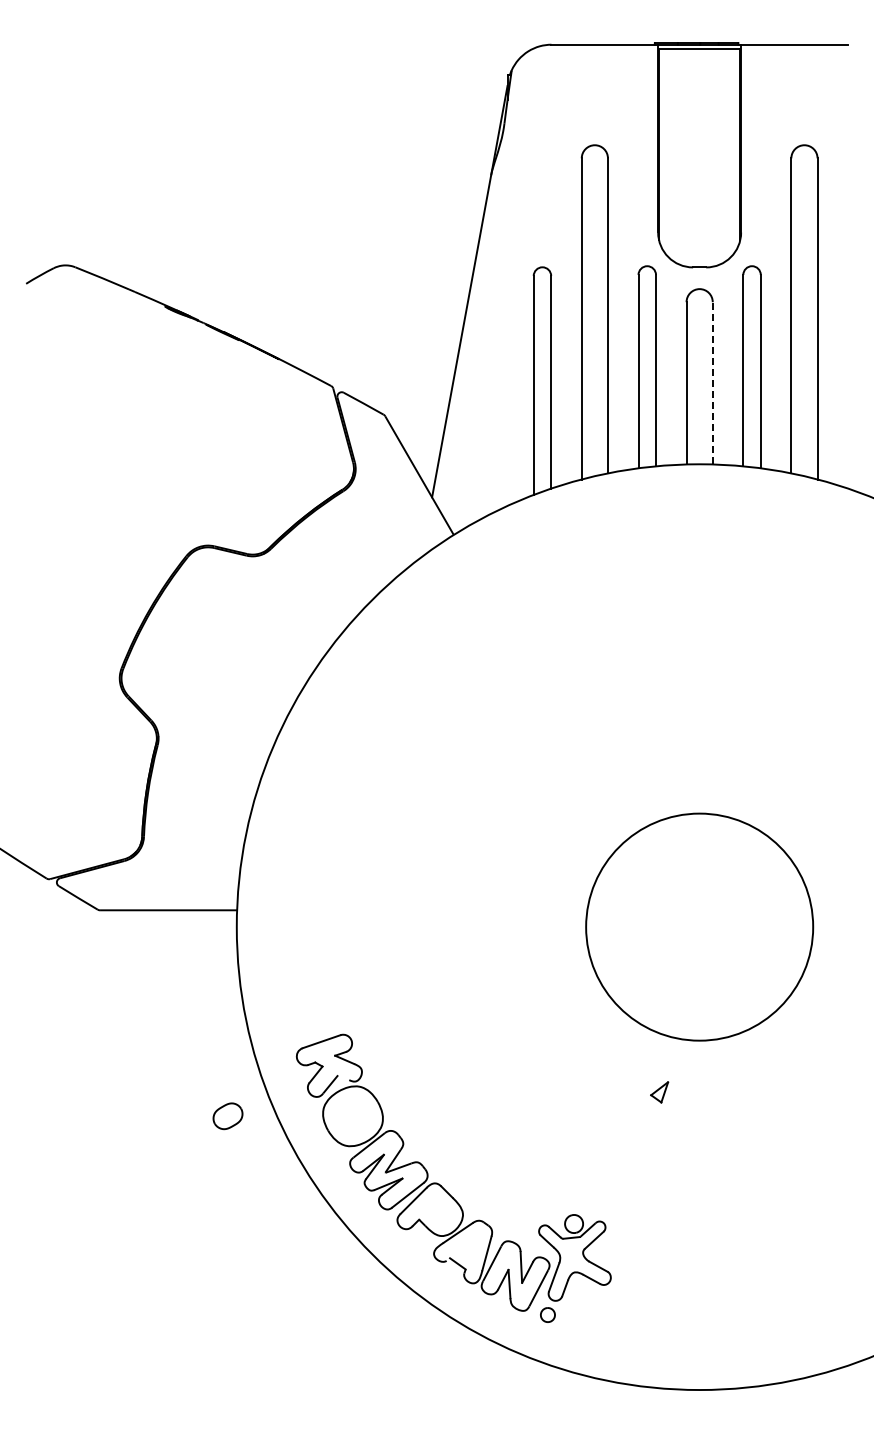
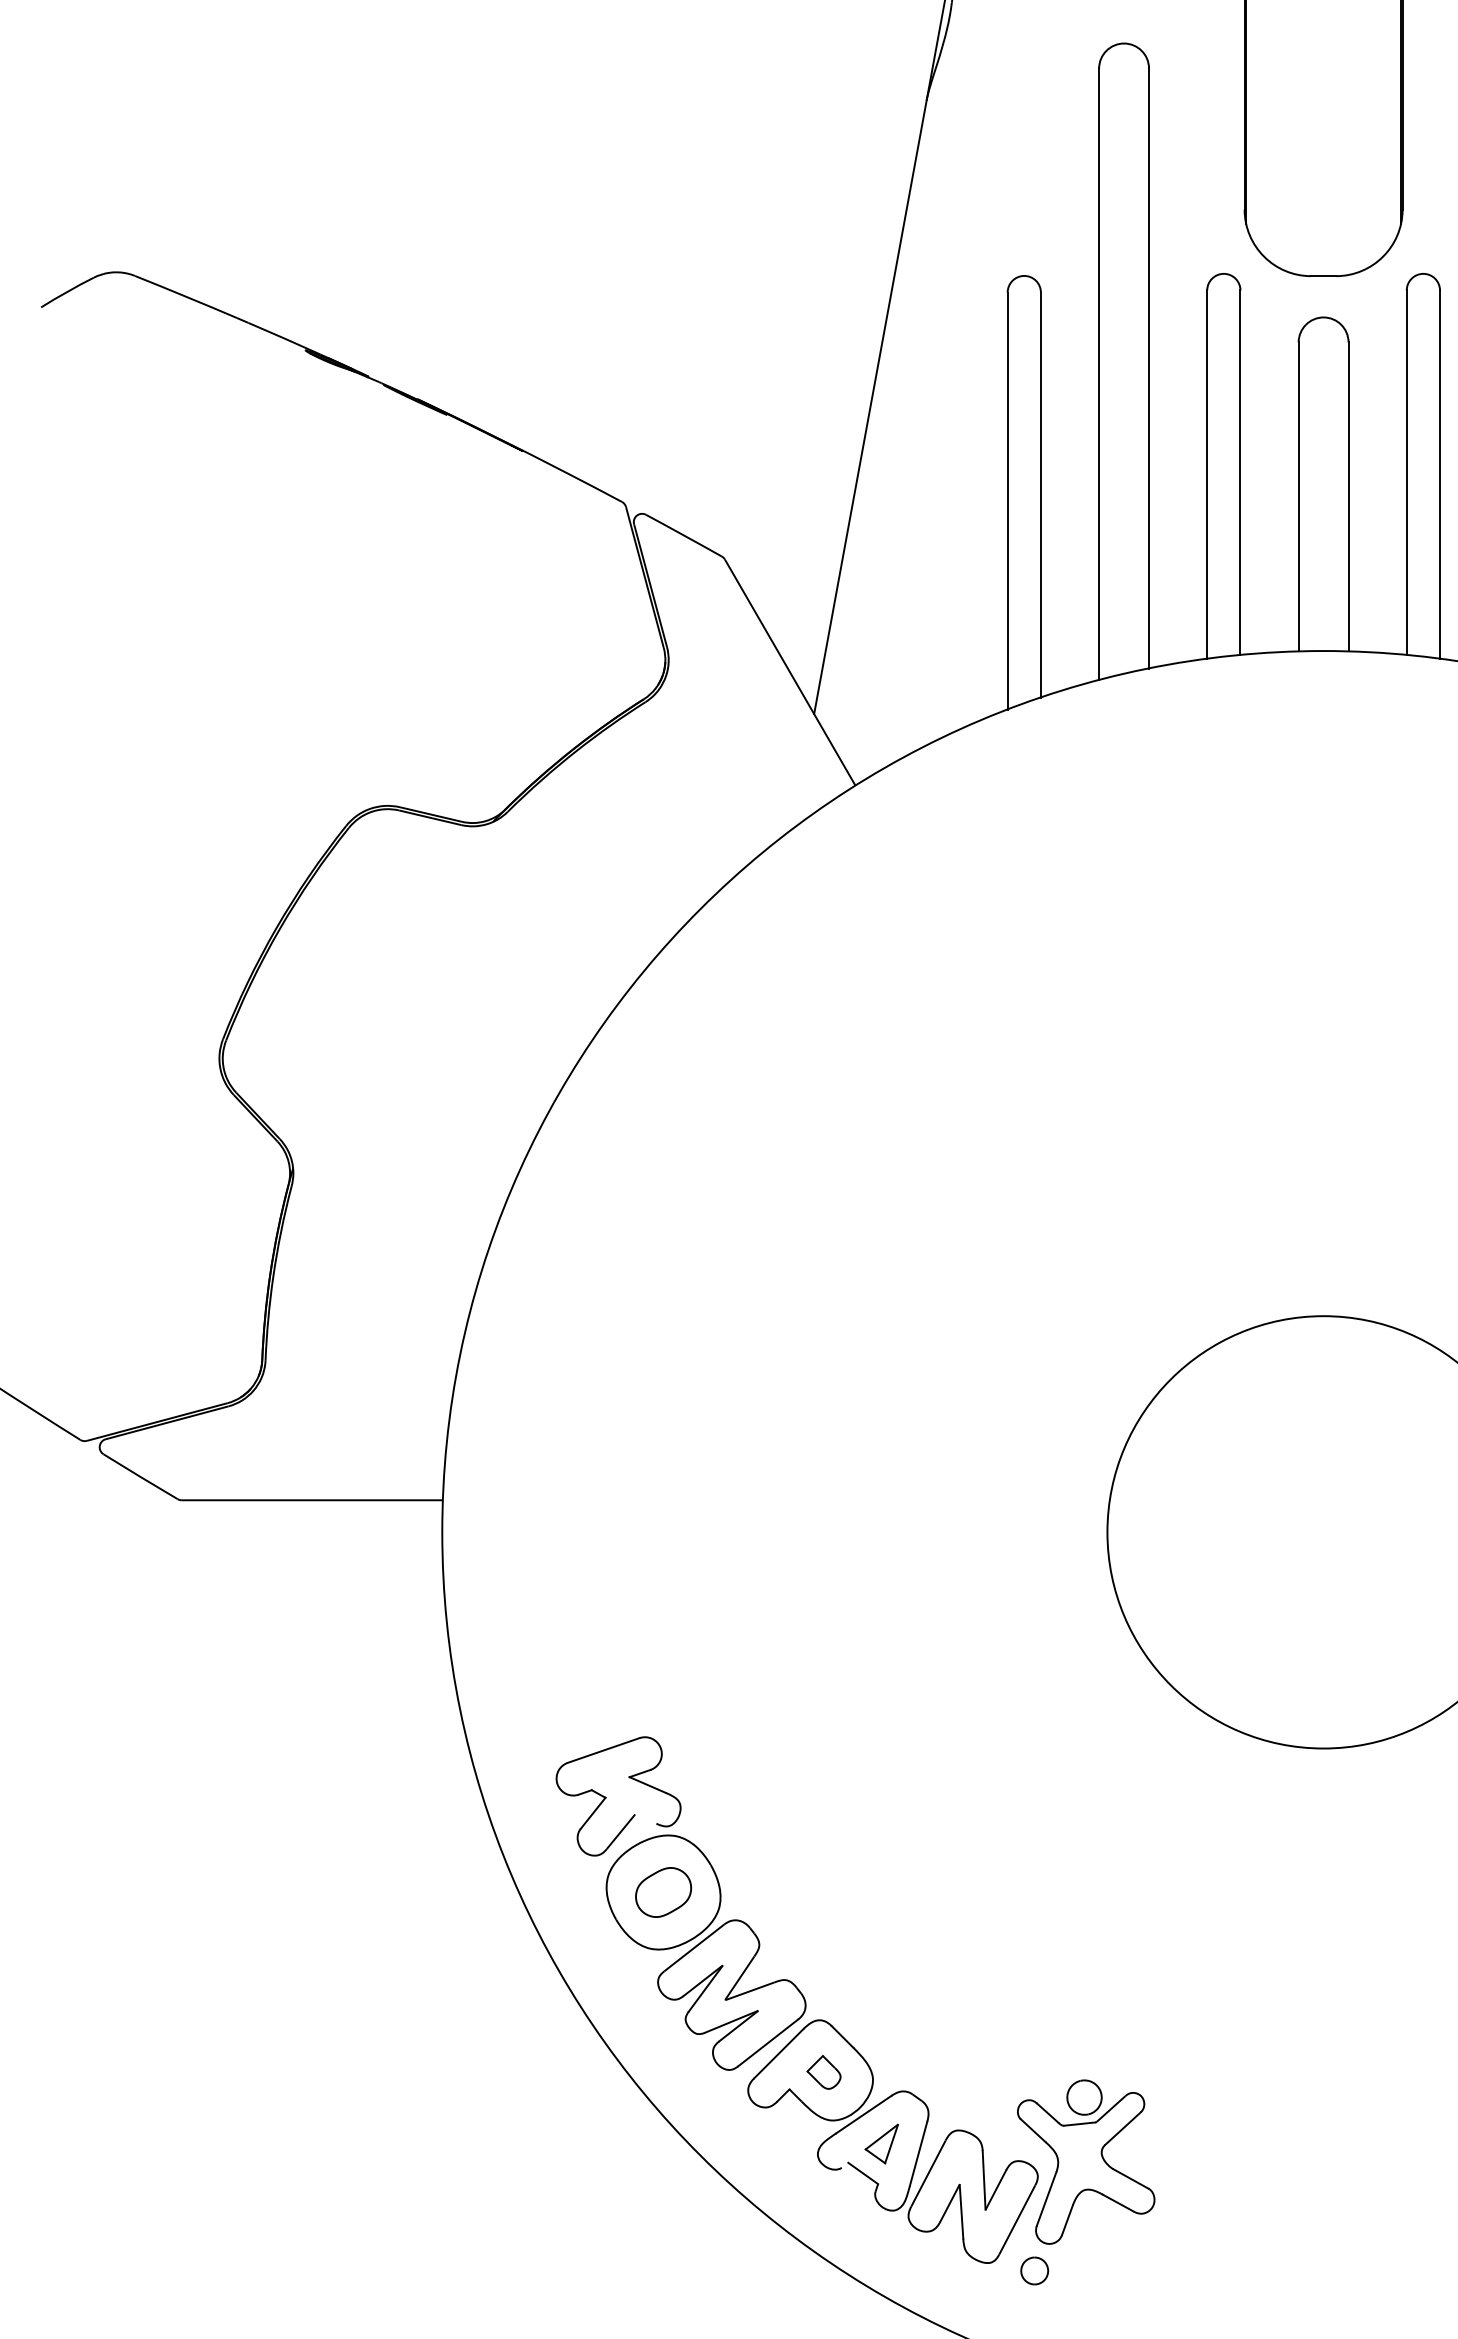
line: (712, 382) -> (1348, 495), dashed -> solid
part: (659, 1092) -> (881, 2144), moved
part: (227, 1116) -> (662, 1892), moved
part: (436, 1210) -> (822, 2071), added

